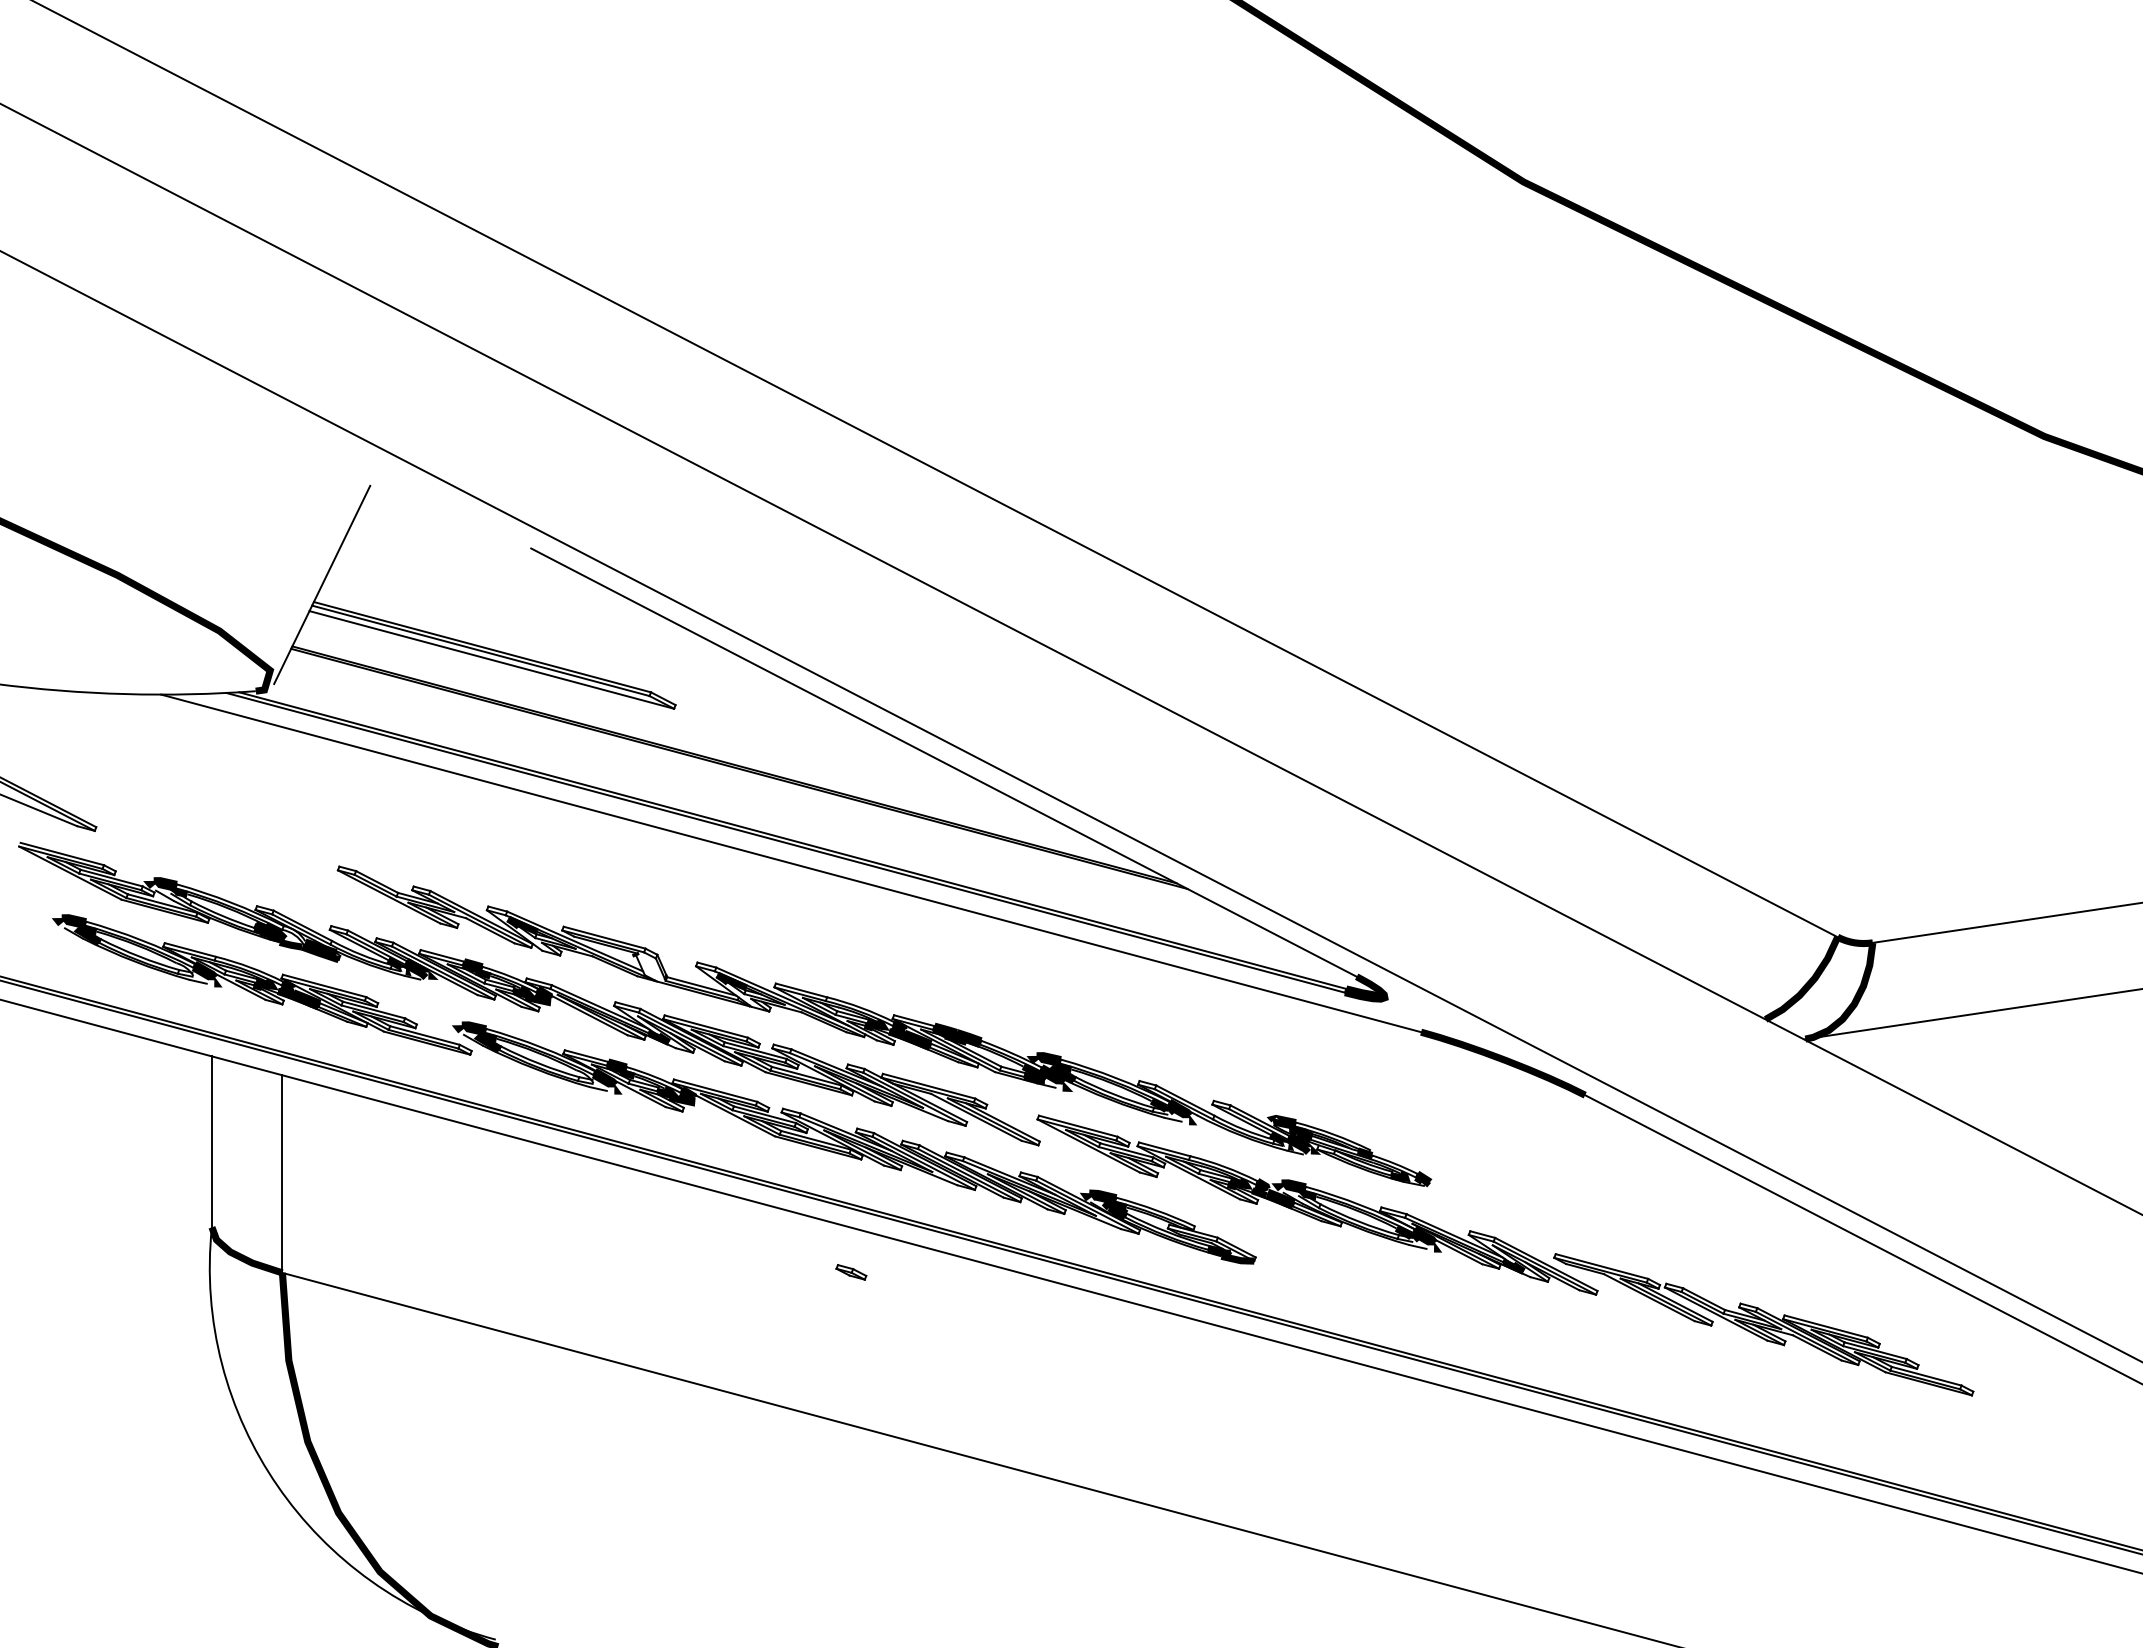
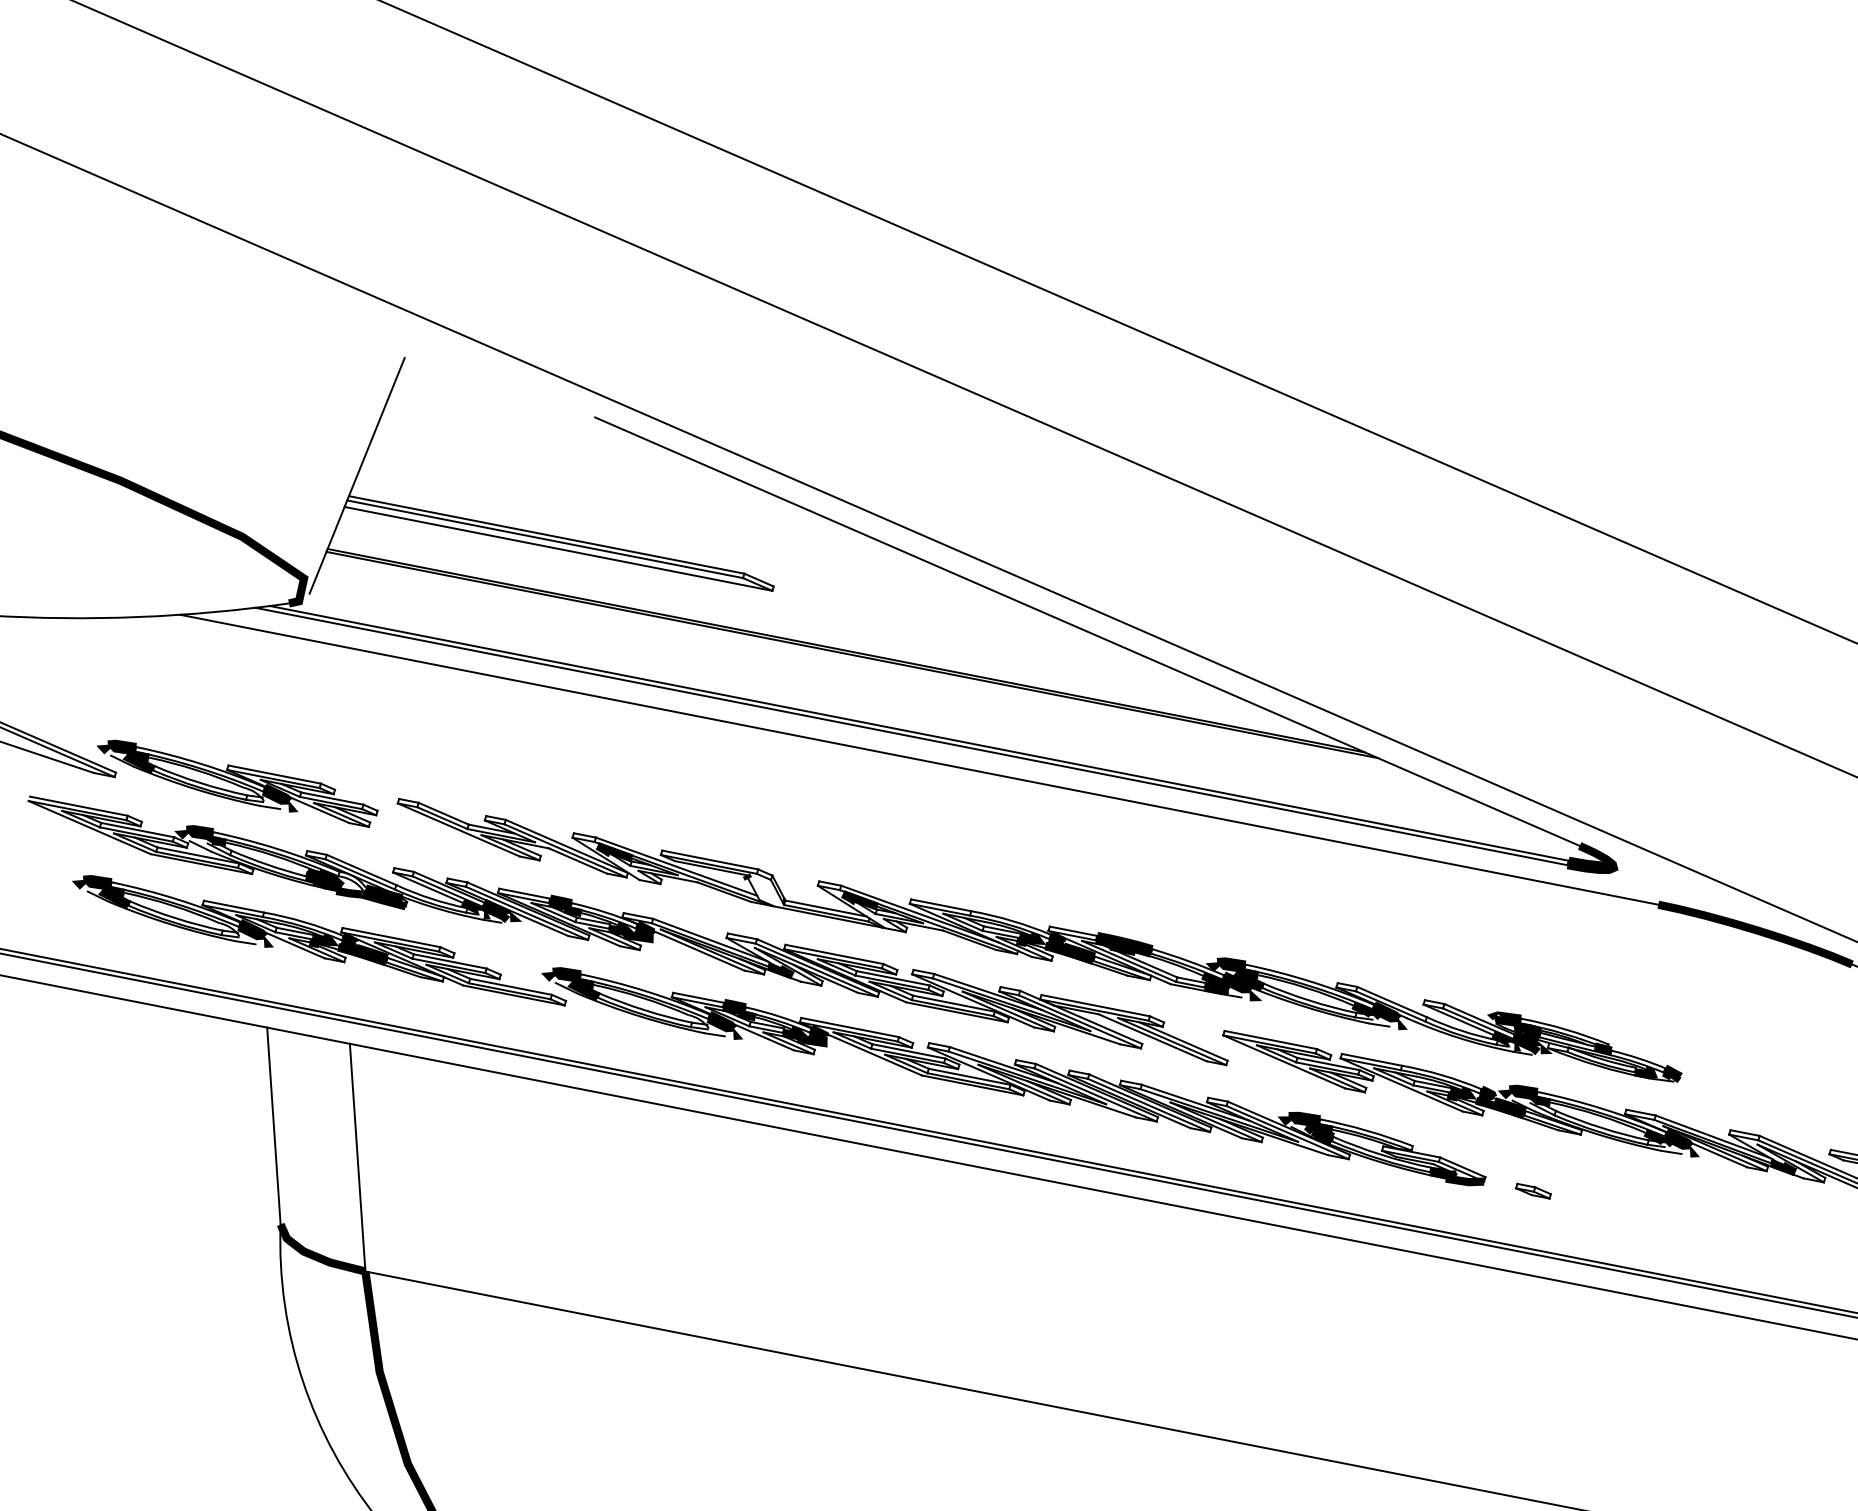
part: (201, 844) -> (238, 784), added
part: (851, 1272) -> (1533, 1191), moved

